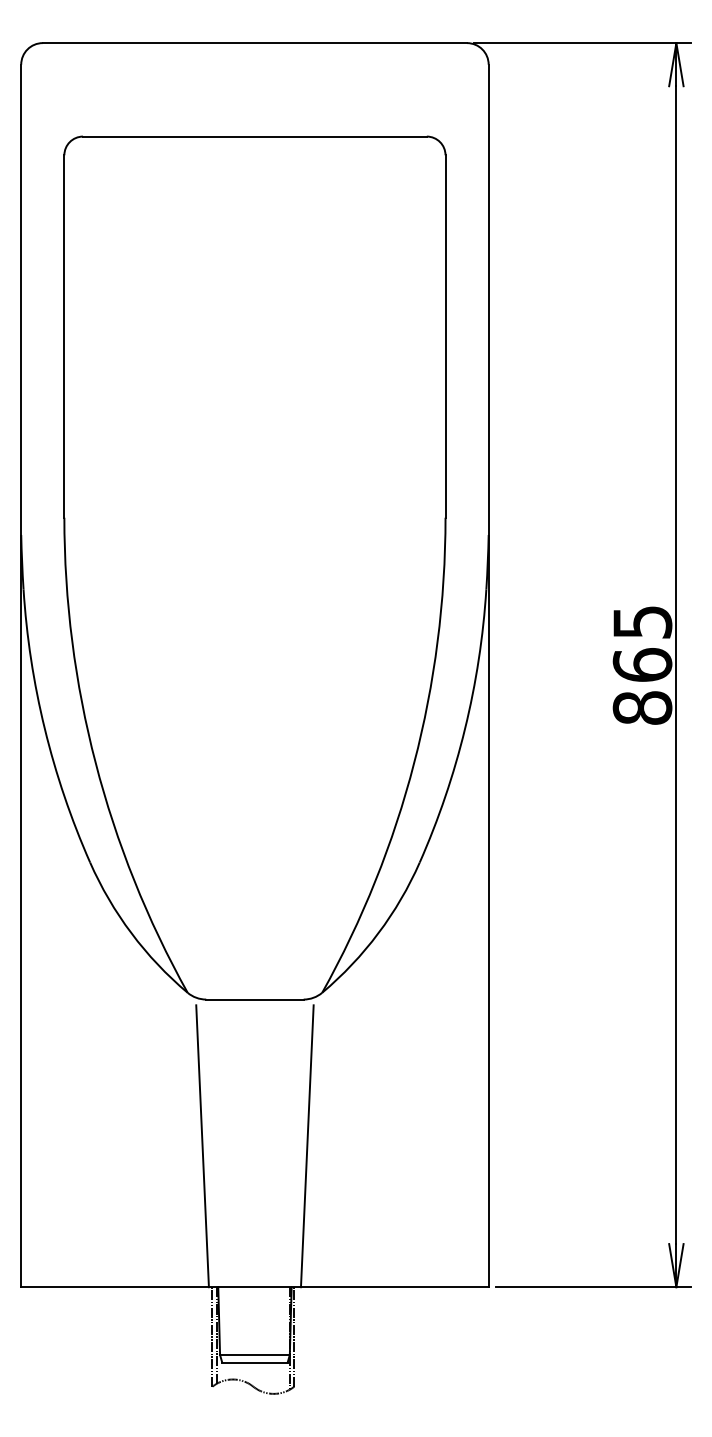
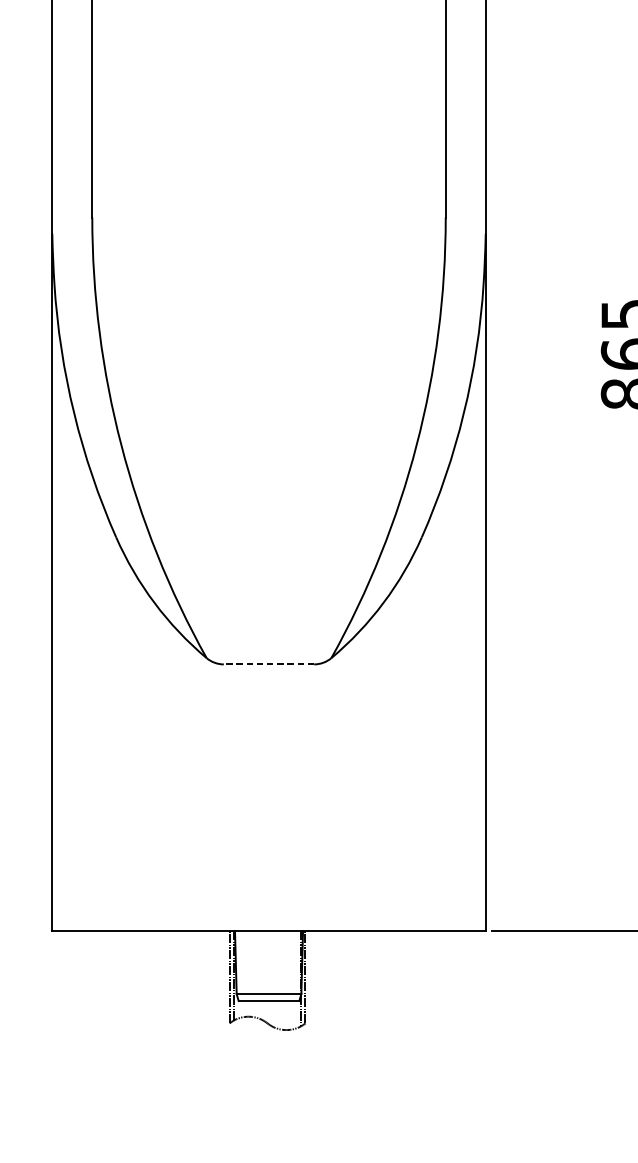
line: (255, 999) -> (269, 664), solid -> dashed
line: (202, 1146) -> (220, 800), removed
line: (306, 1146) -> (316, 800), removed

